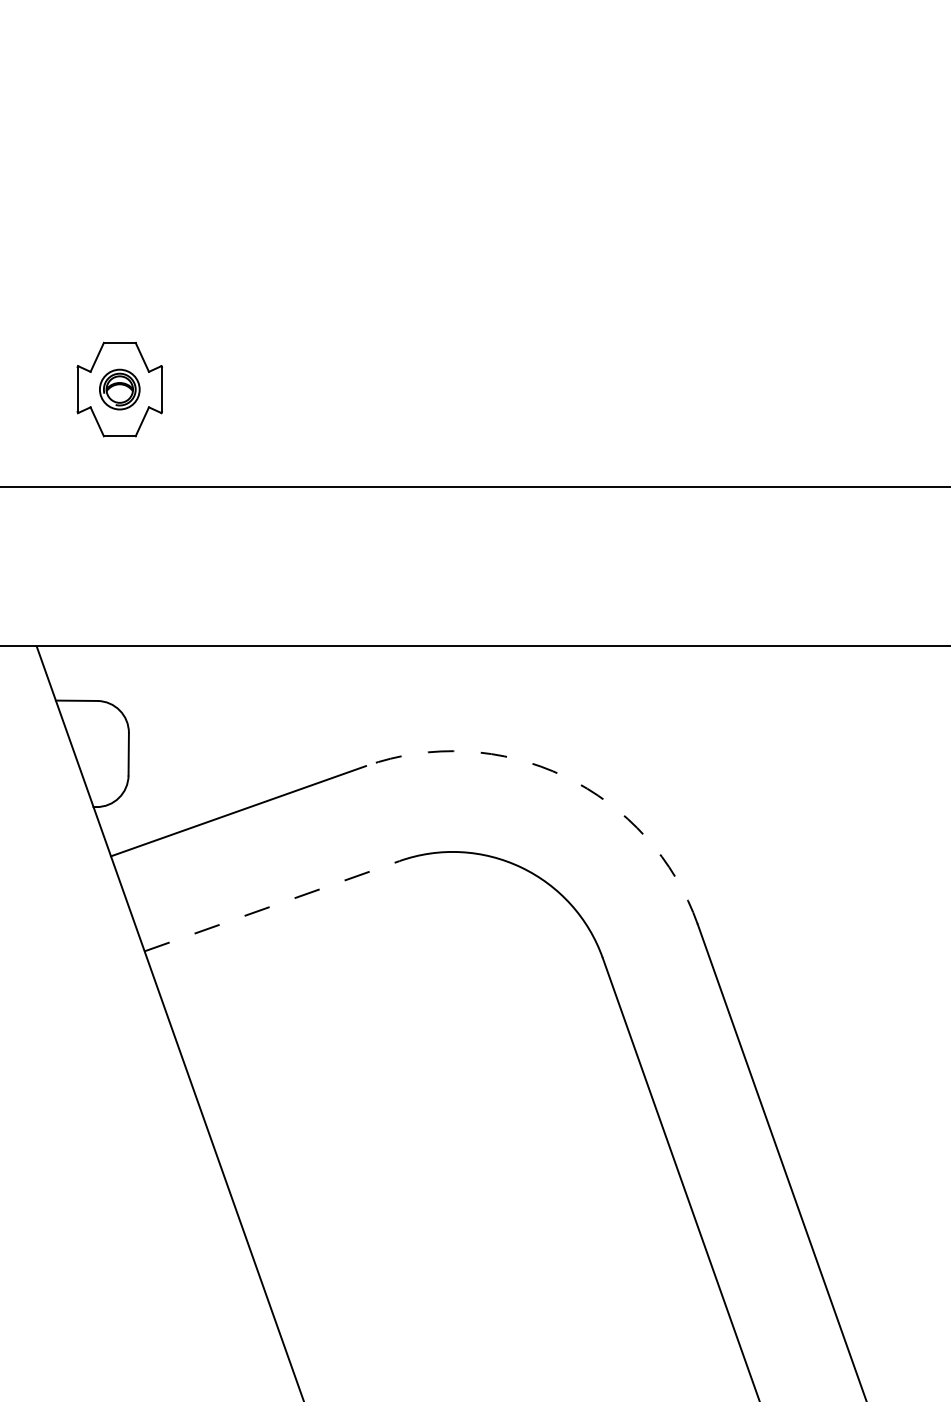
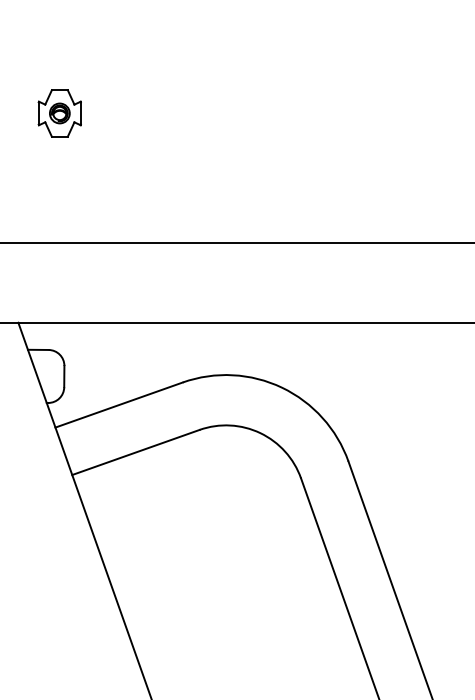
part: (119, 389) -> (59, 113), moved
arc: (565, 776) -> (282, 387), dashed -> solid
line: (271, 906) -> (135, 452), dashed -> solid

